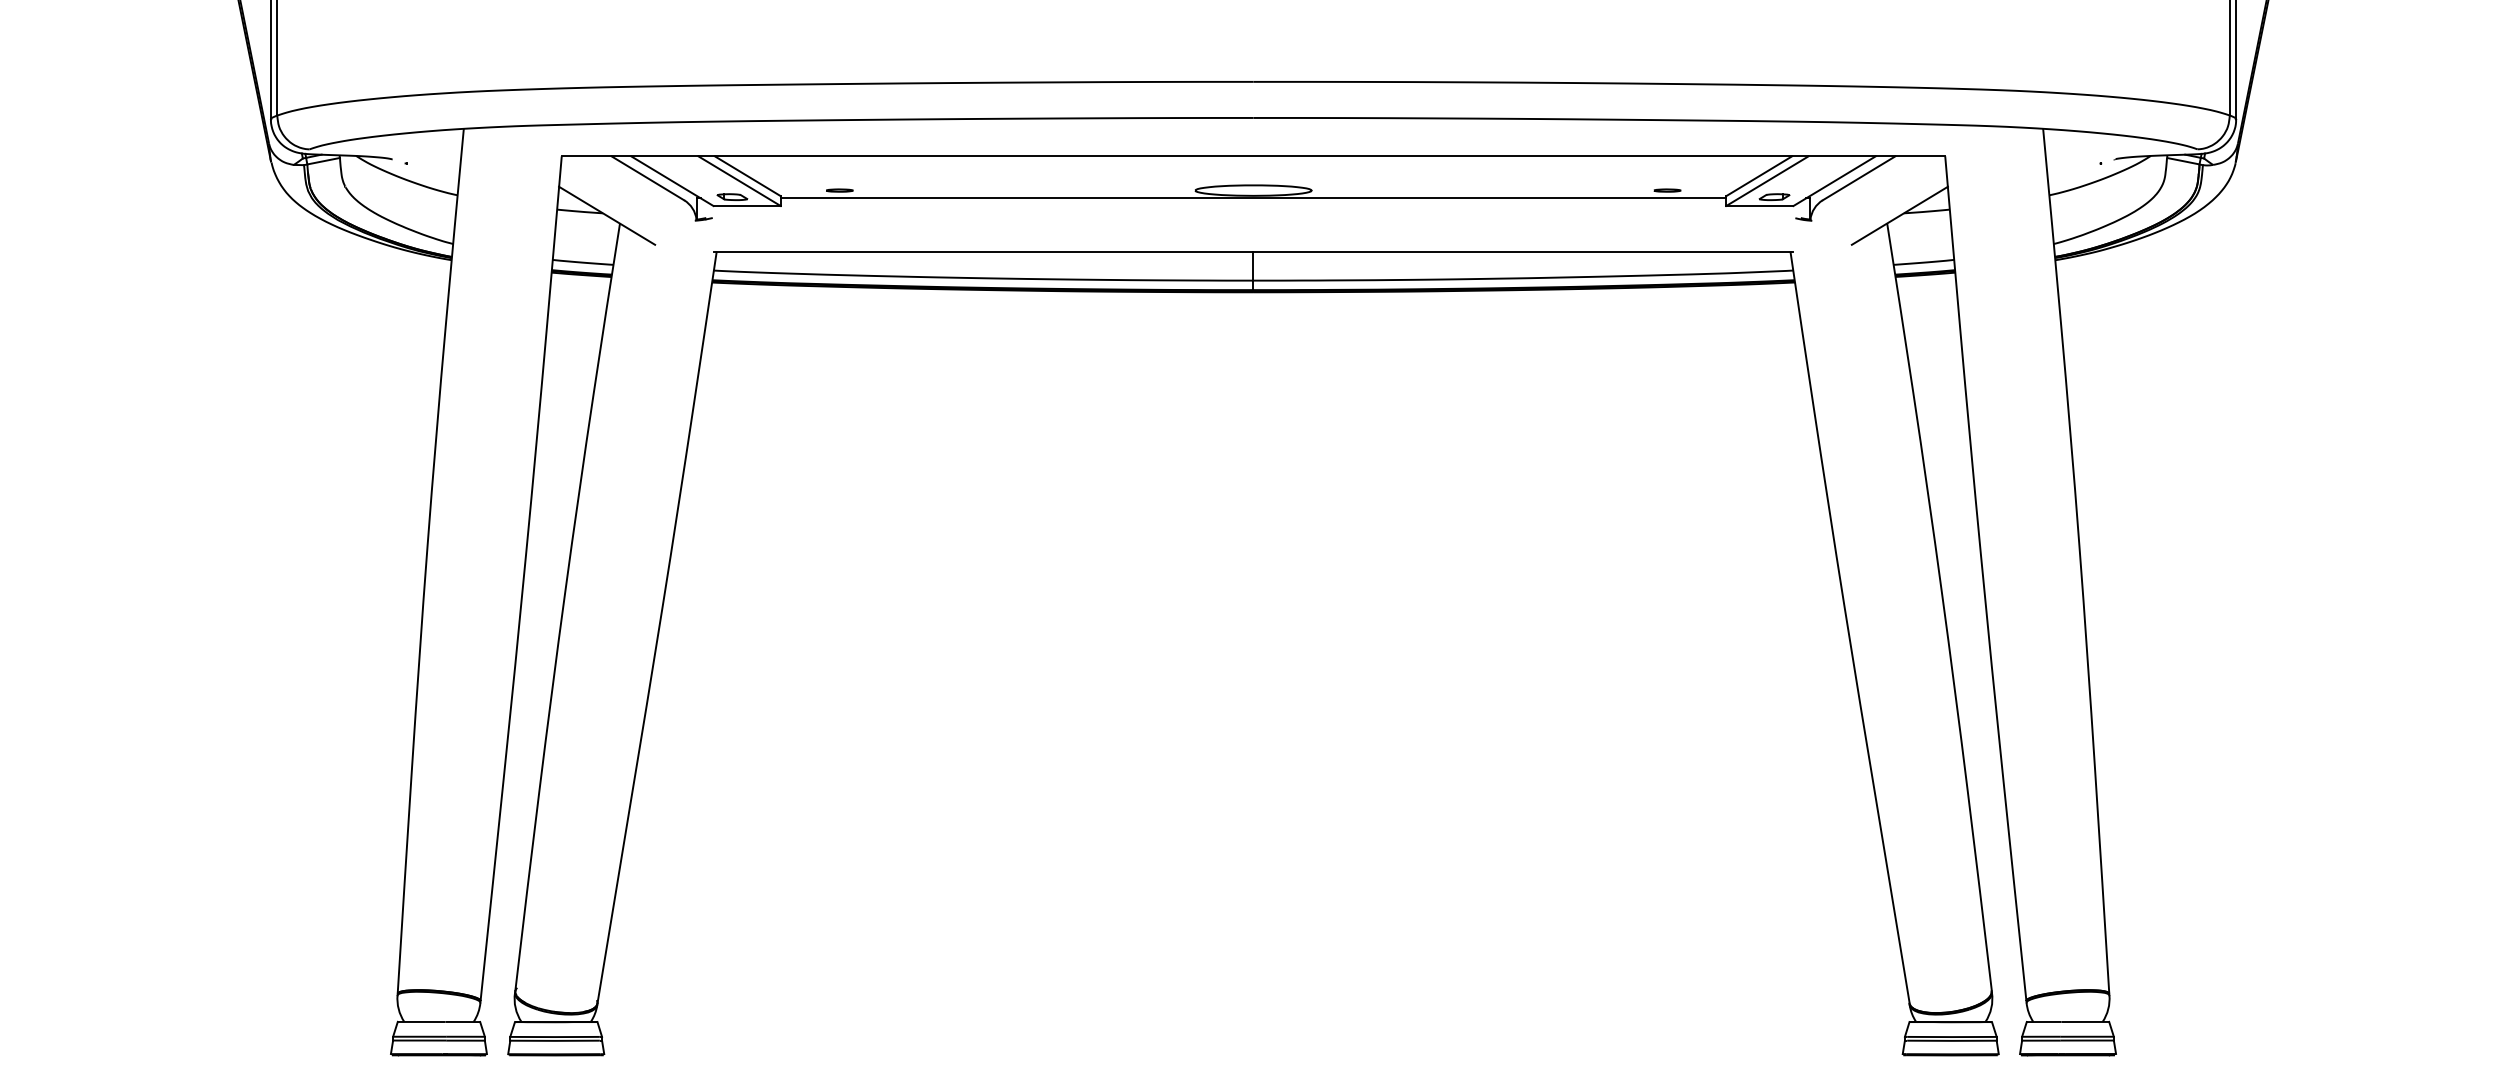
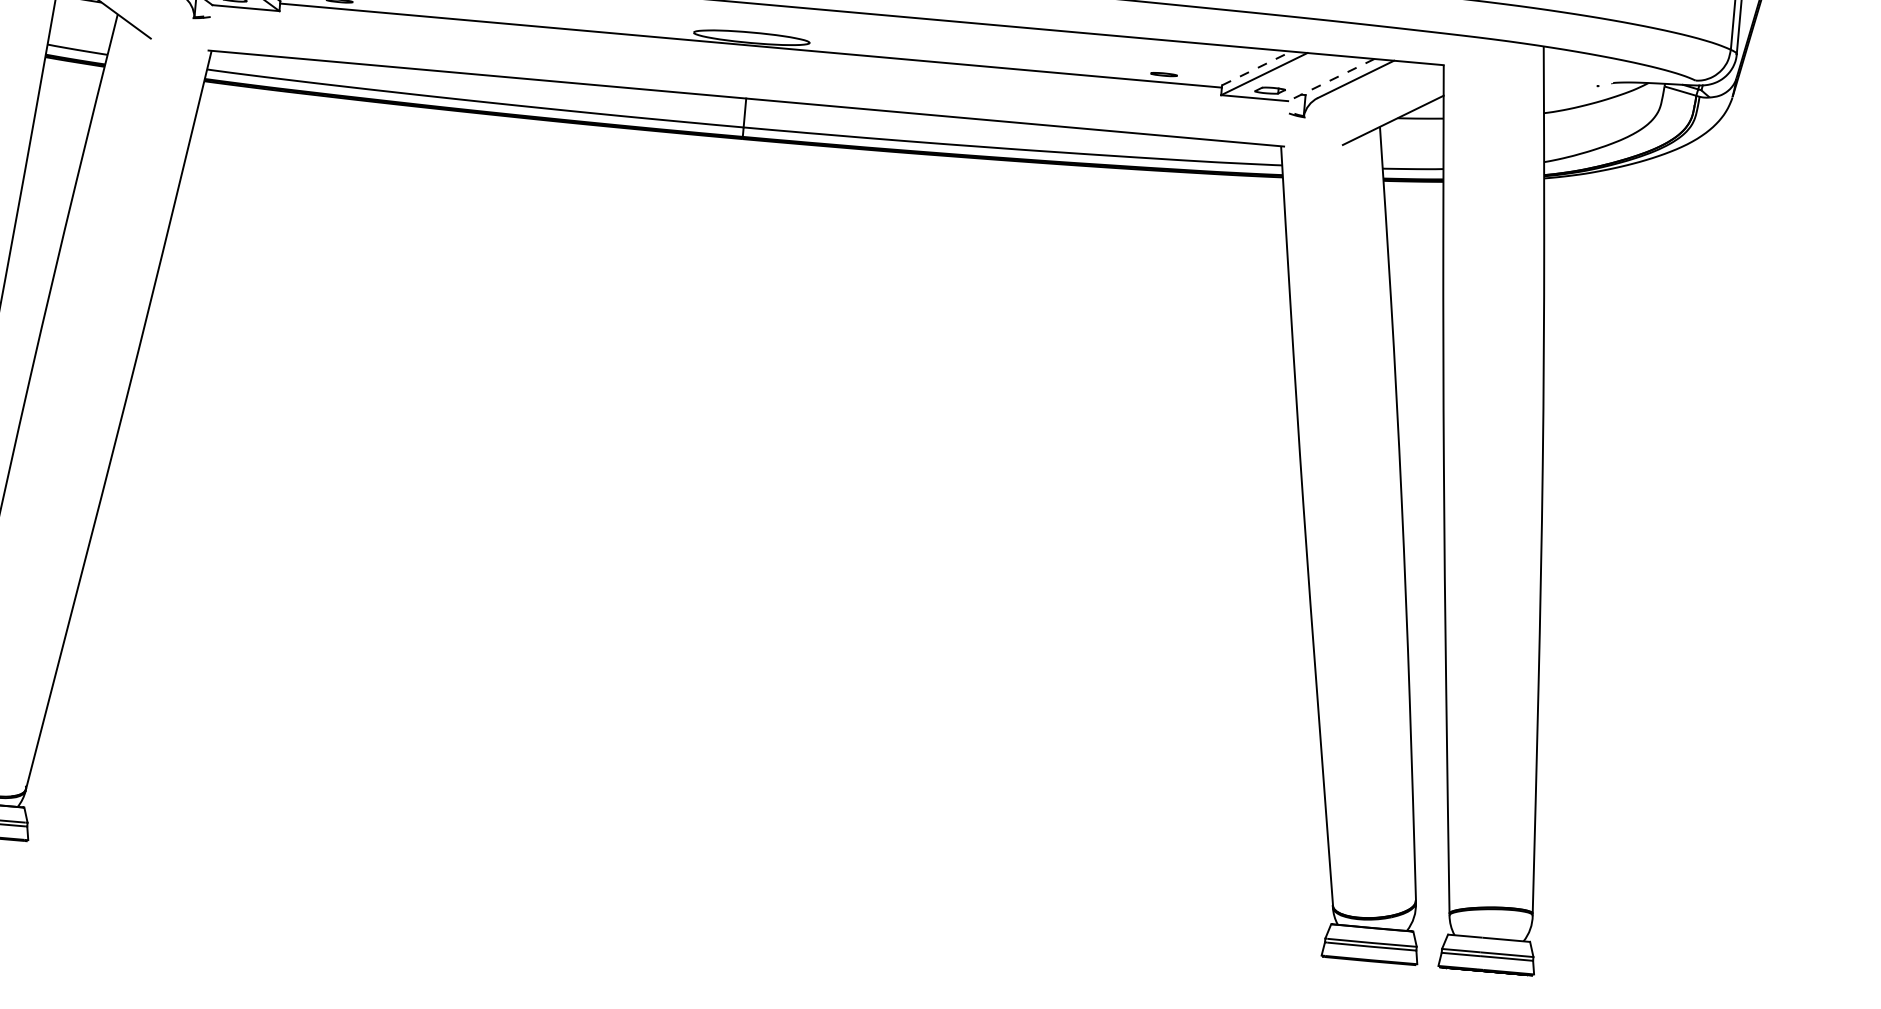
line: (1759, 176) -> (1256, 68), solid -> dashed
line: (1834, 181) -> (1331, 80), solid -> dashed

